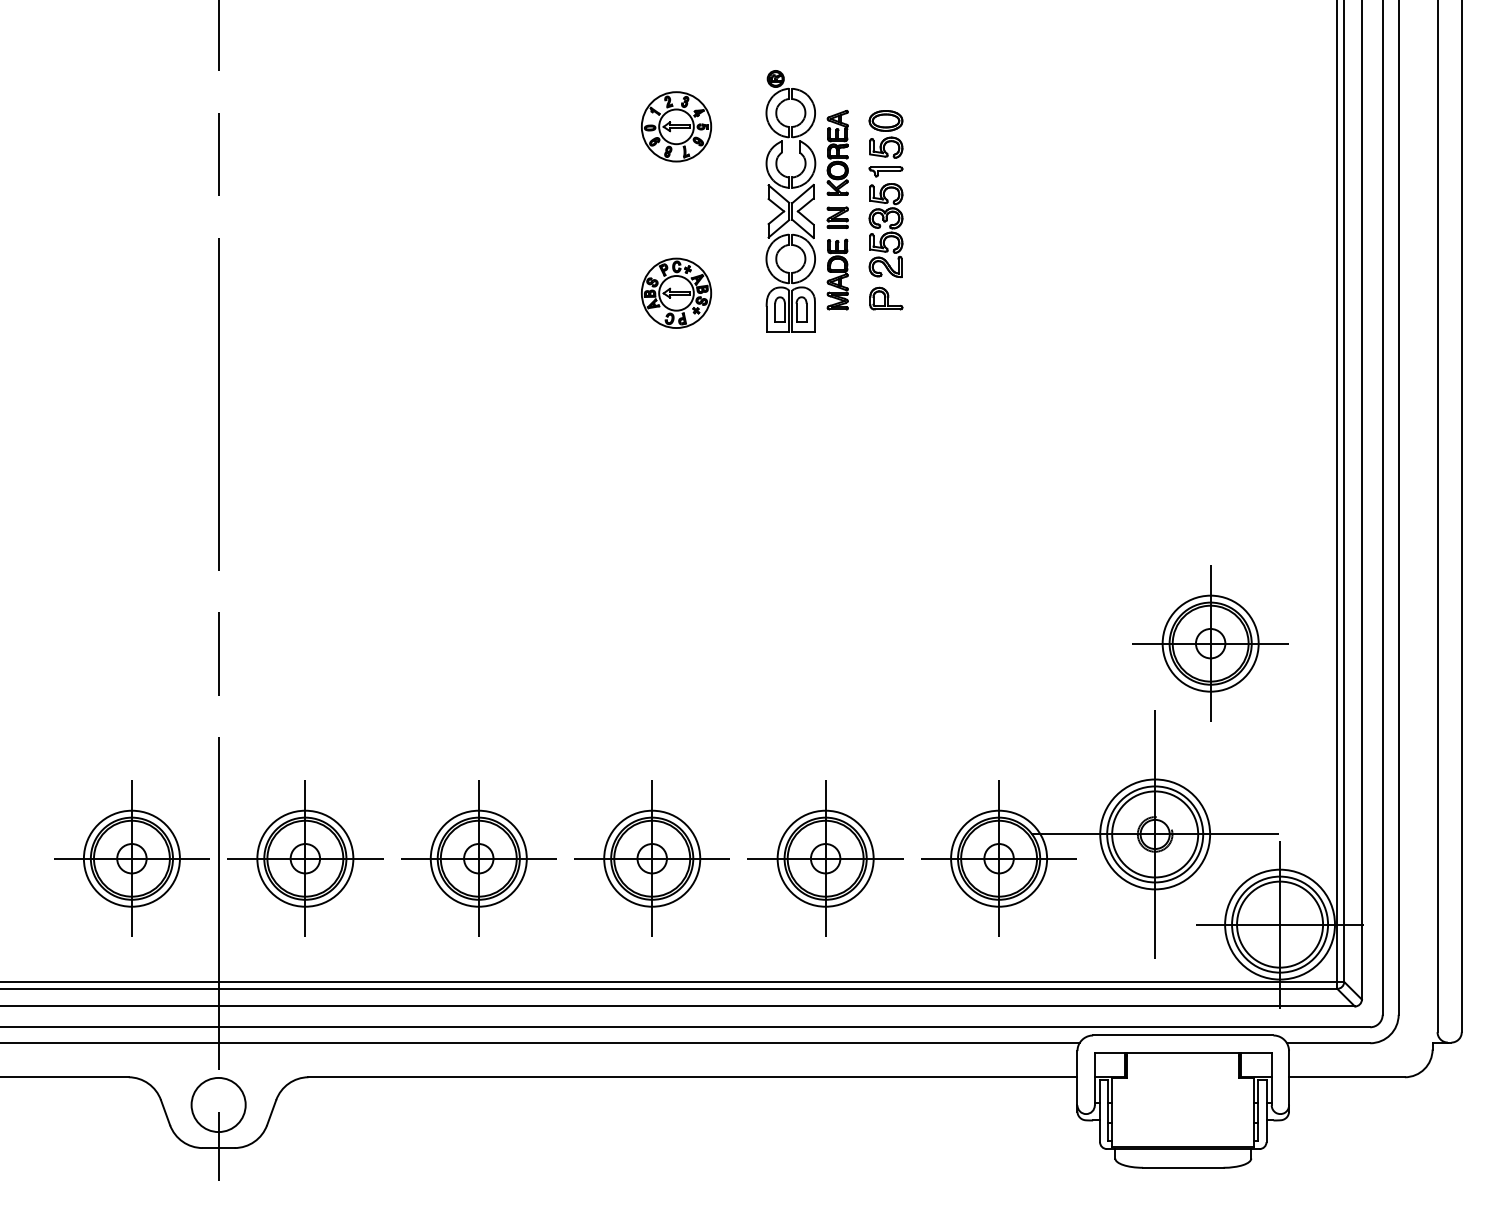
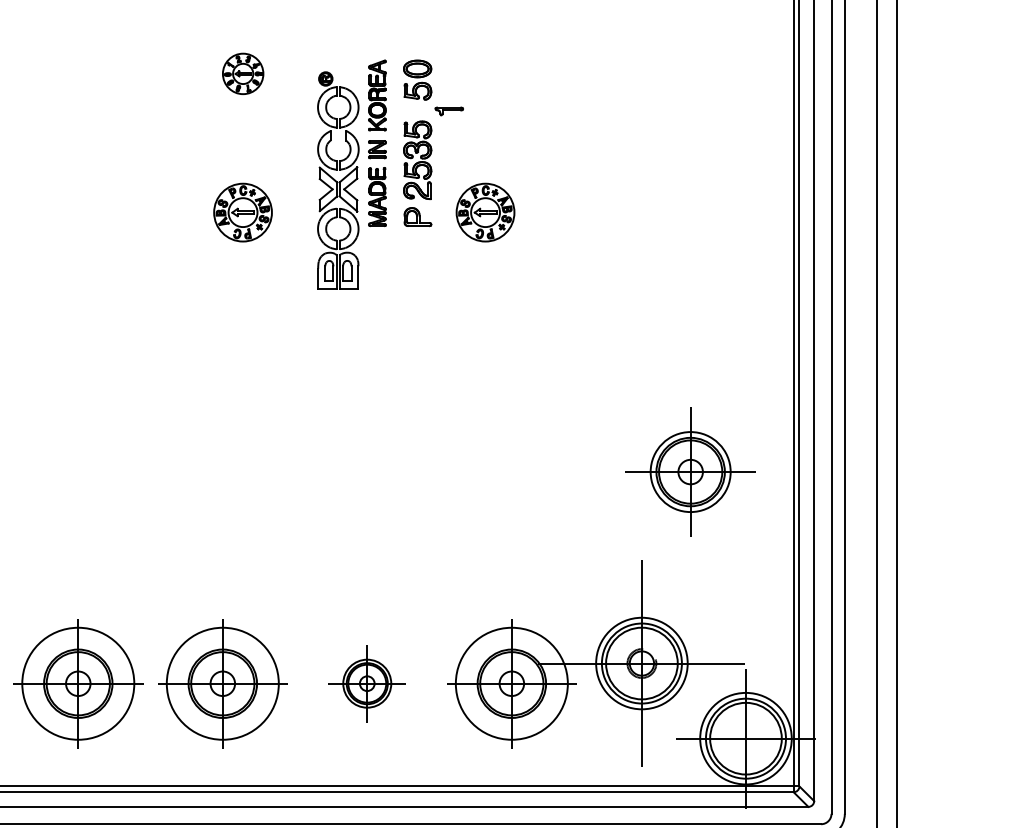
part: (676, 126) -> (243, 73), size x0.7
part: (885, 171) -> (448, 111), moved
part: (790, 201) -> (338, 181), moved
part: (967, 292) -> (485, 211), added
part: (1210, 643) -> (690, 471), moved
circle: (478, 858) -> (78, 683), size x1.4
circle: (652, 858) -> (223, 683), size x1.4
part: (825, 858) -> (367, 683), size x0.6
circle: (999, 858) -> (512, 683), size x1.4

